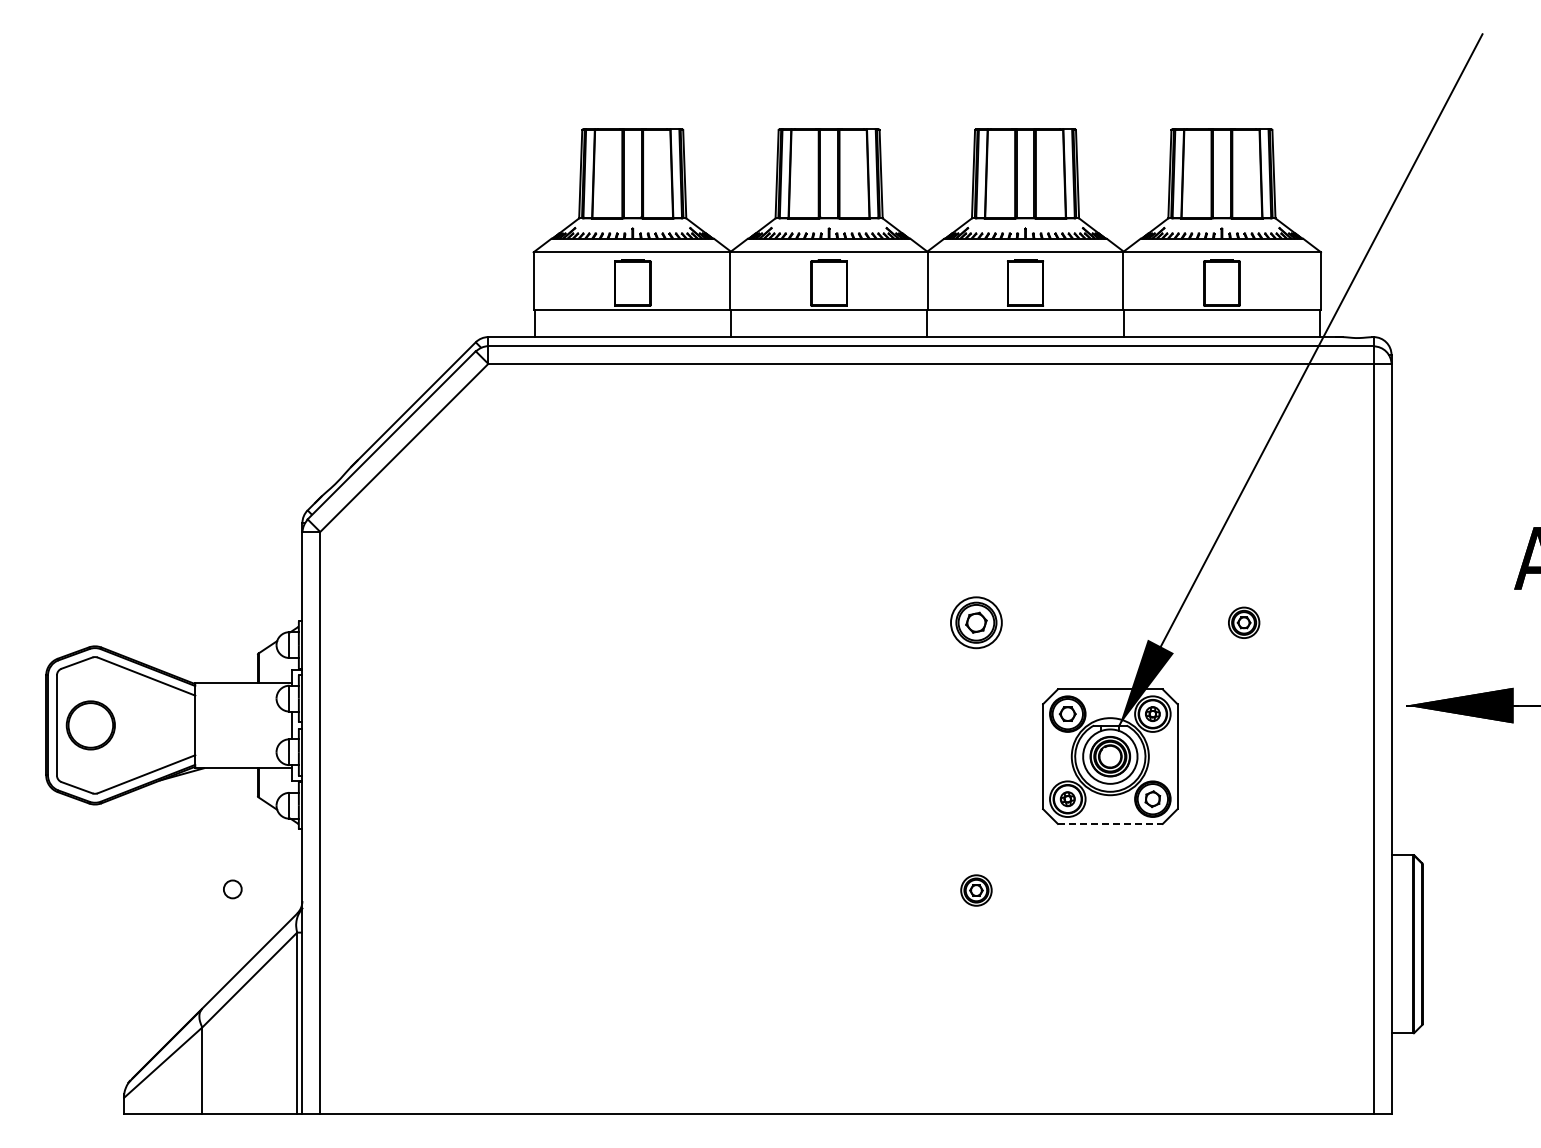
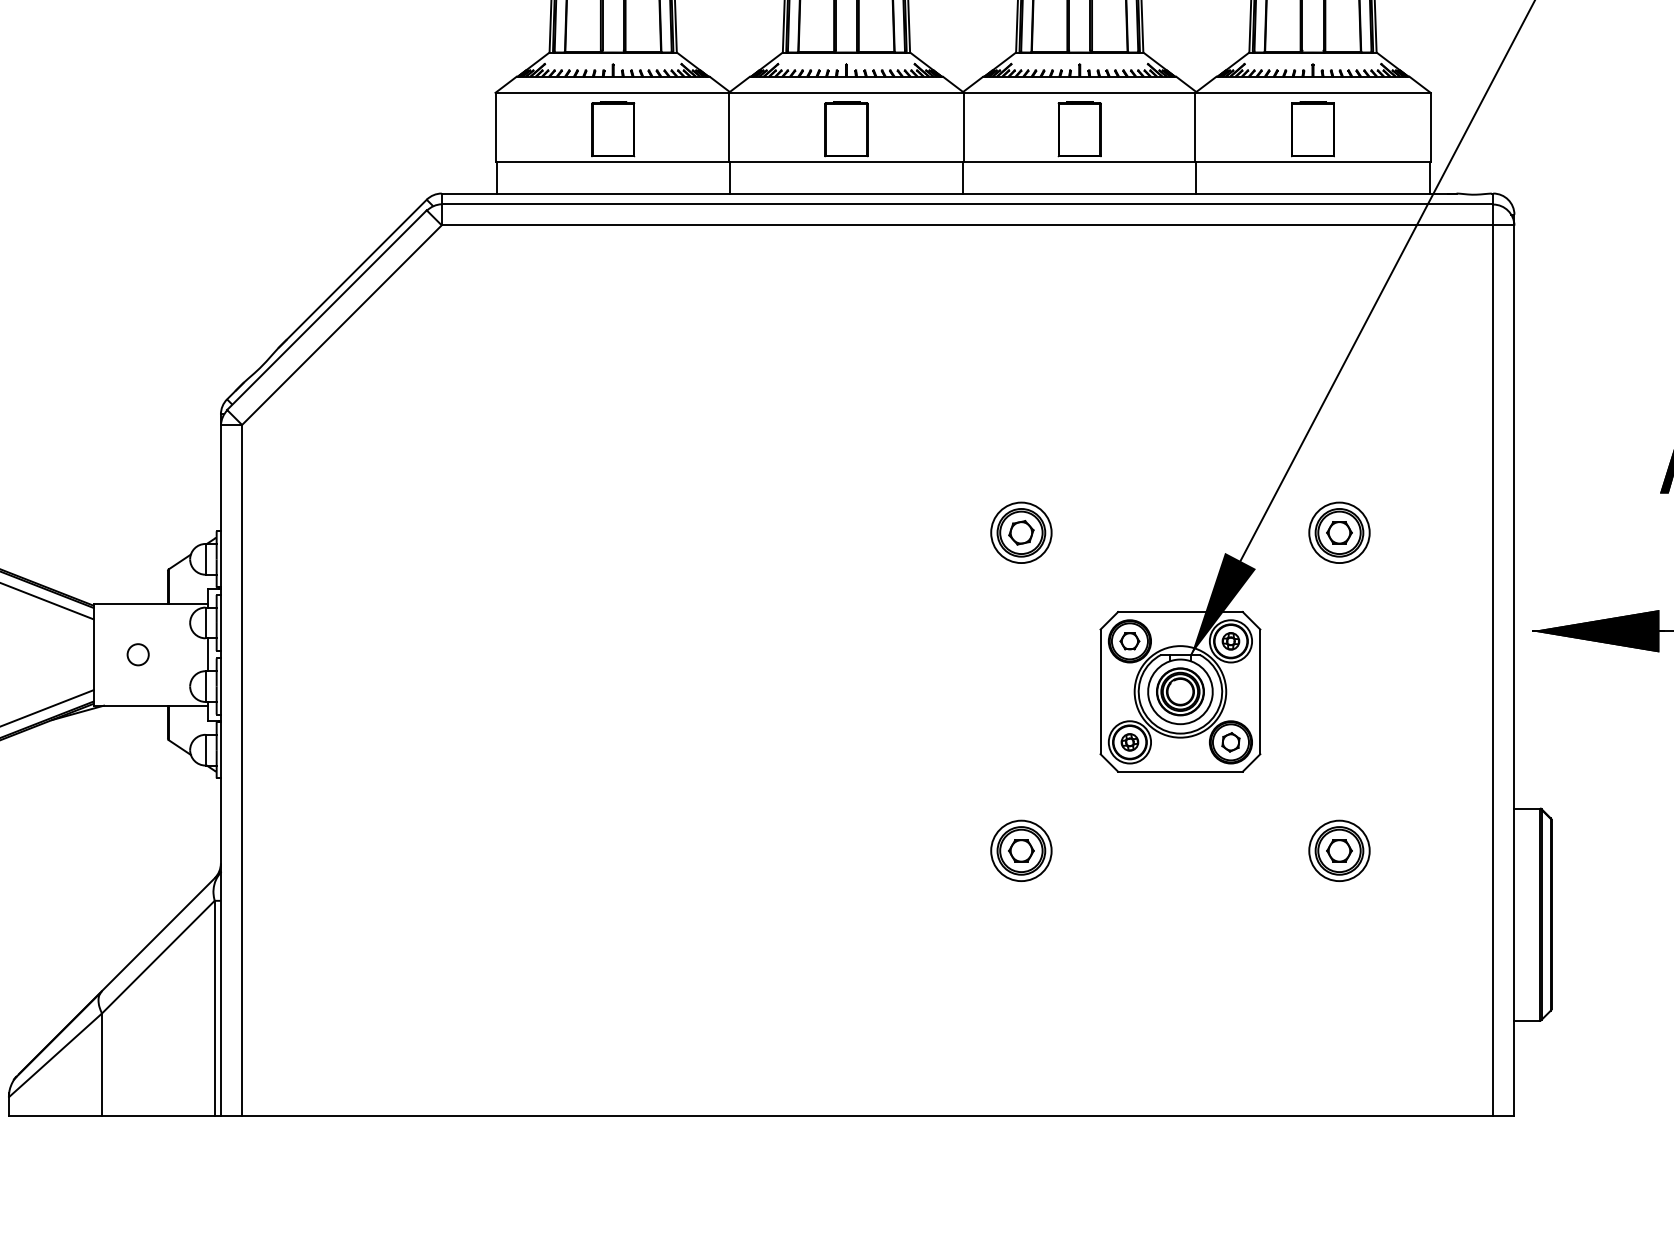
part: (1243, 622) -> (1338, 532), size x1.67
line: (1110, 823) -> (1180, 771), dashed -> solid
circle: (232, 889) -> (137, 654), moved
part: (976, 890) -> (1021, 850), size x1.67
part: (1243, 890) -> (1338, 850), added

